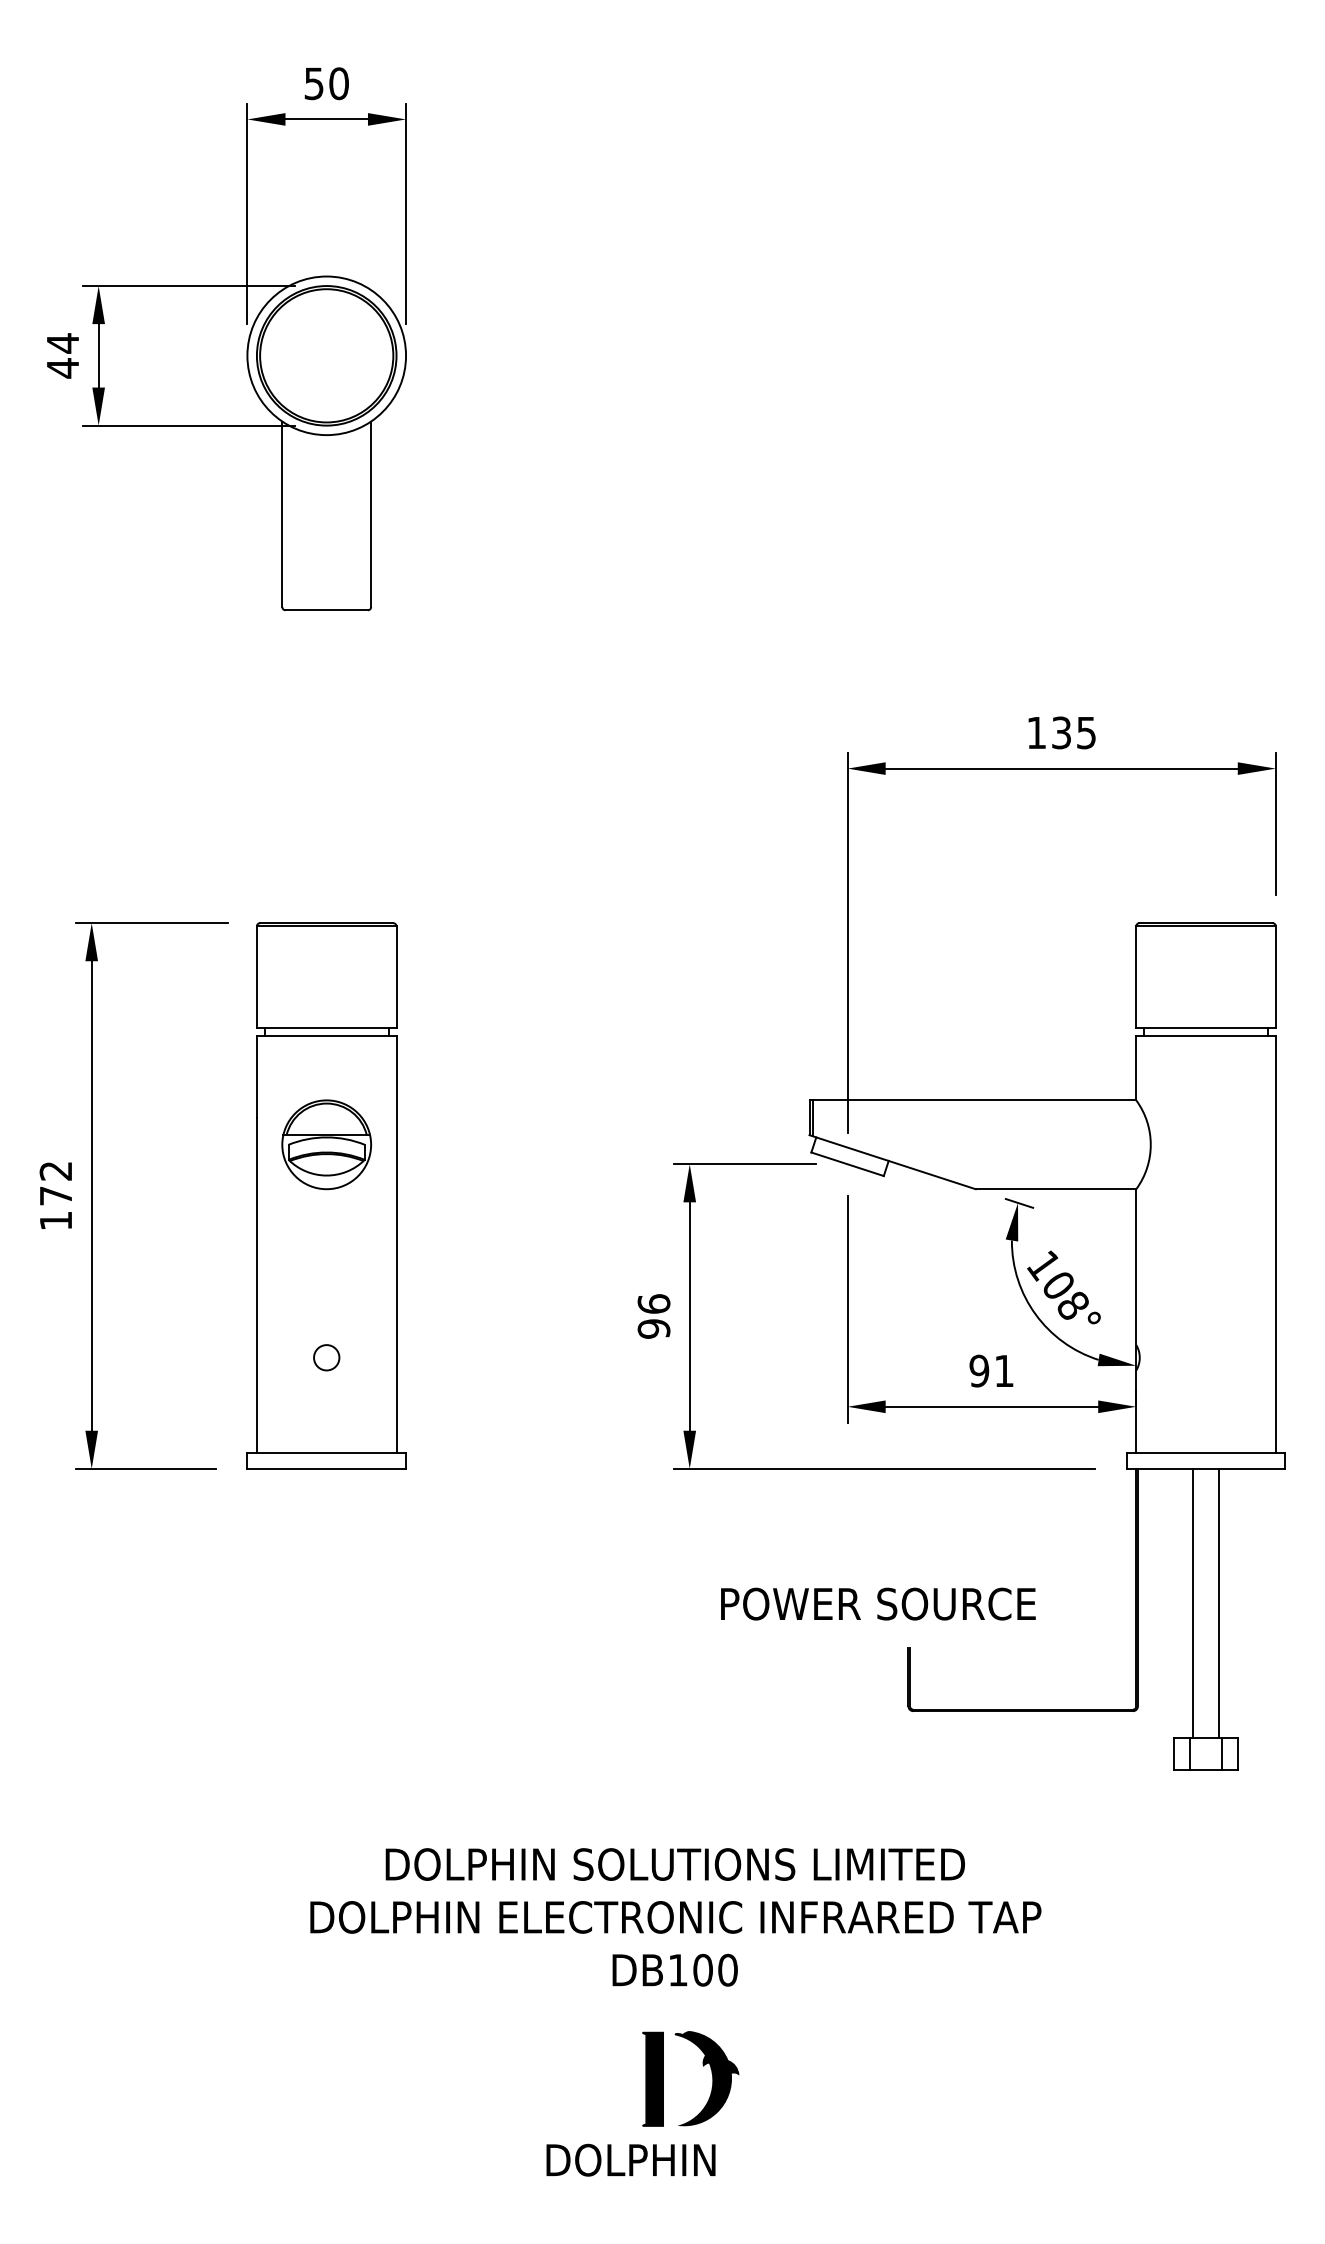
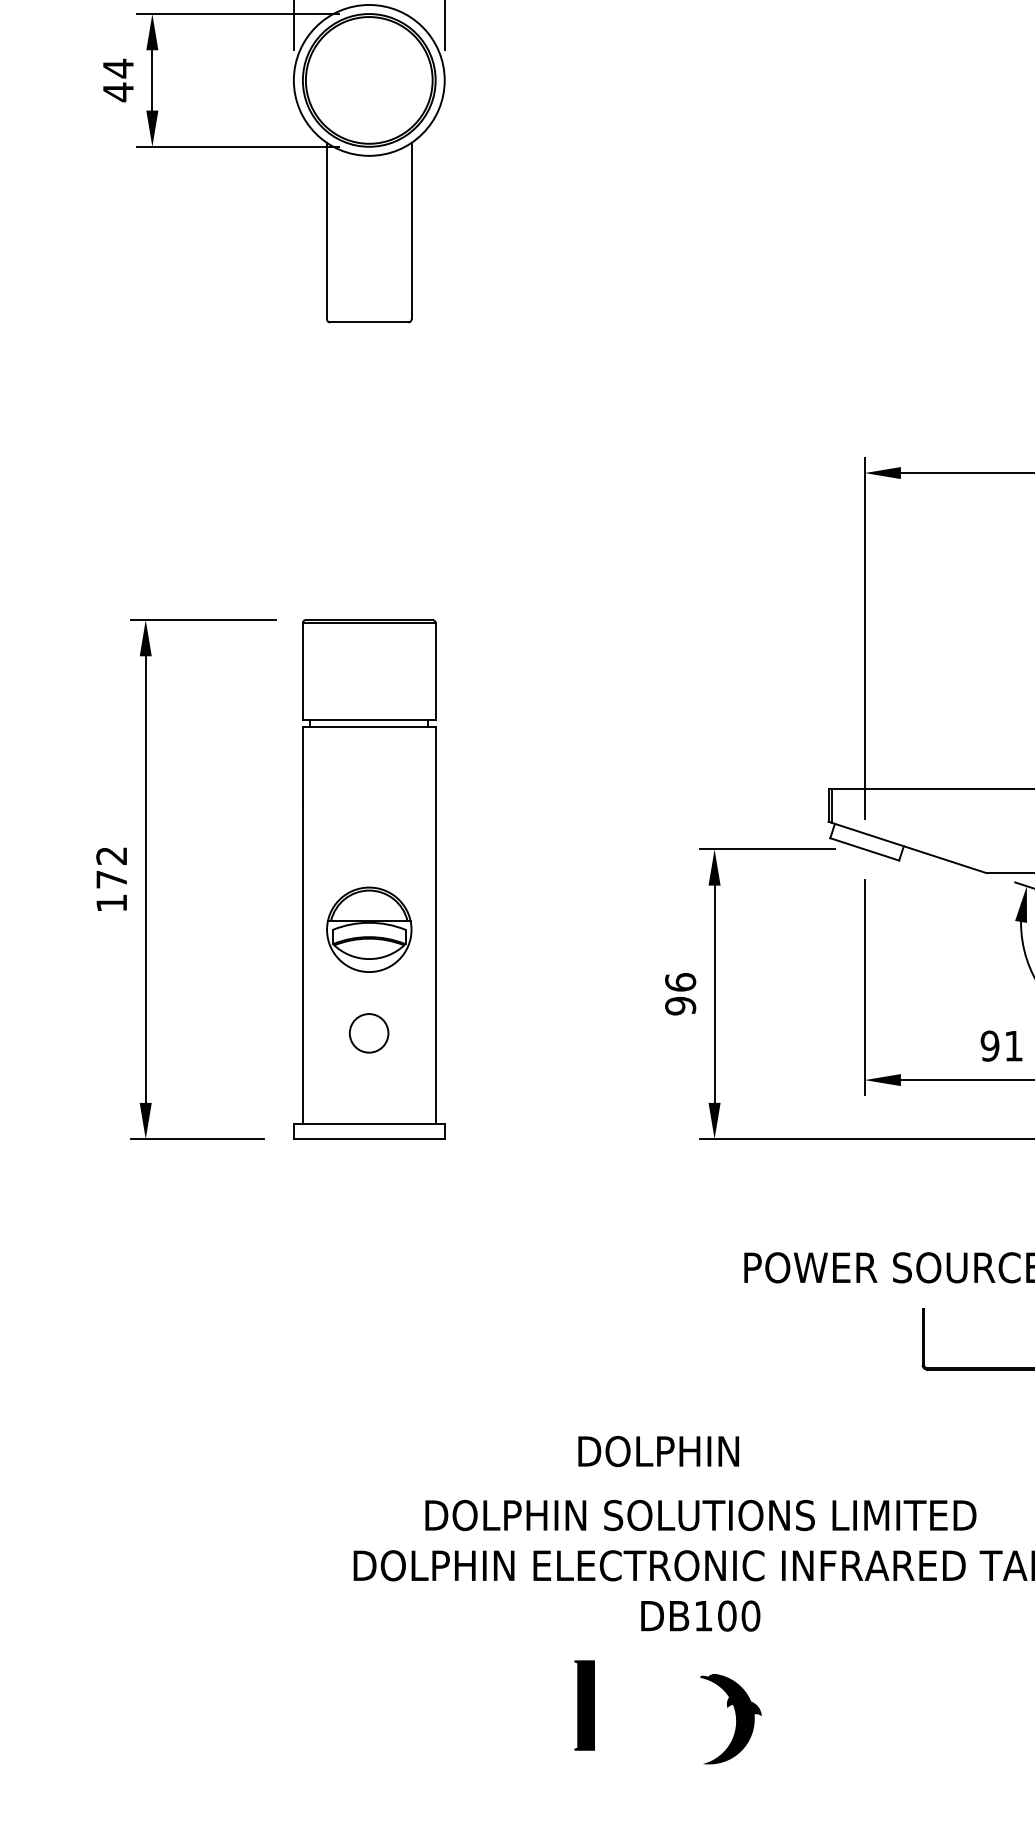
part: (326, 1144) -> (369, 929), moved
circle: (326, 1357) -> (369, 1033), size x1.6
part: (652, 2078) -> (584, 1704), moved
text: (630, 2159) -> (658, 1450), moved

